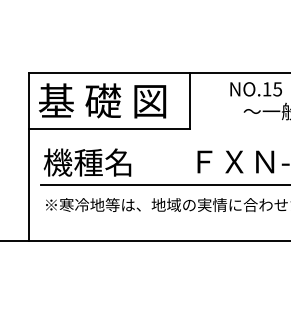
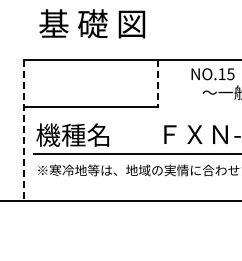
text: (102, 100) -> (92, 23), moved
line: (190, 101) -> (158, 84), solid -> dashed
line: (29, 157) -> (24, 130), solid -> dashed

